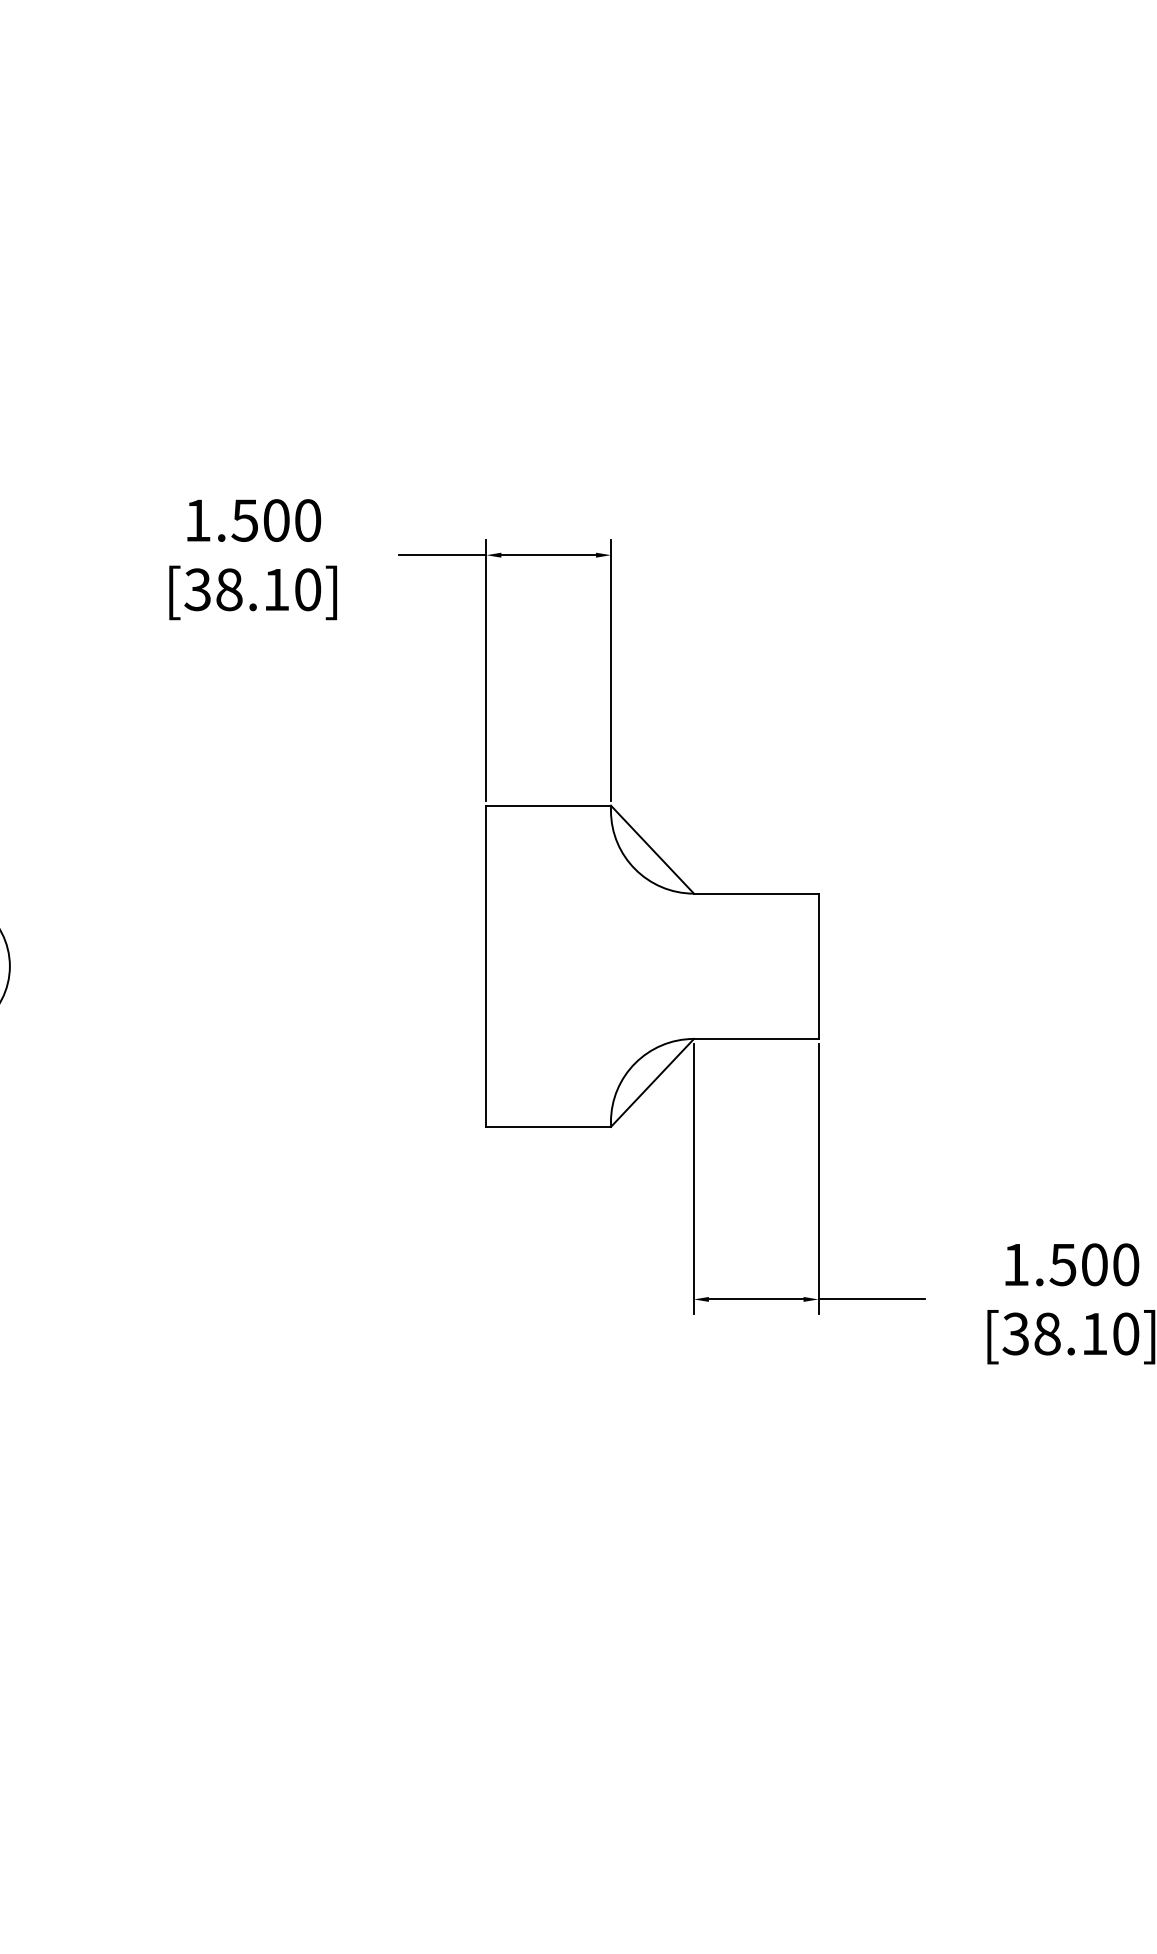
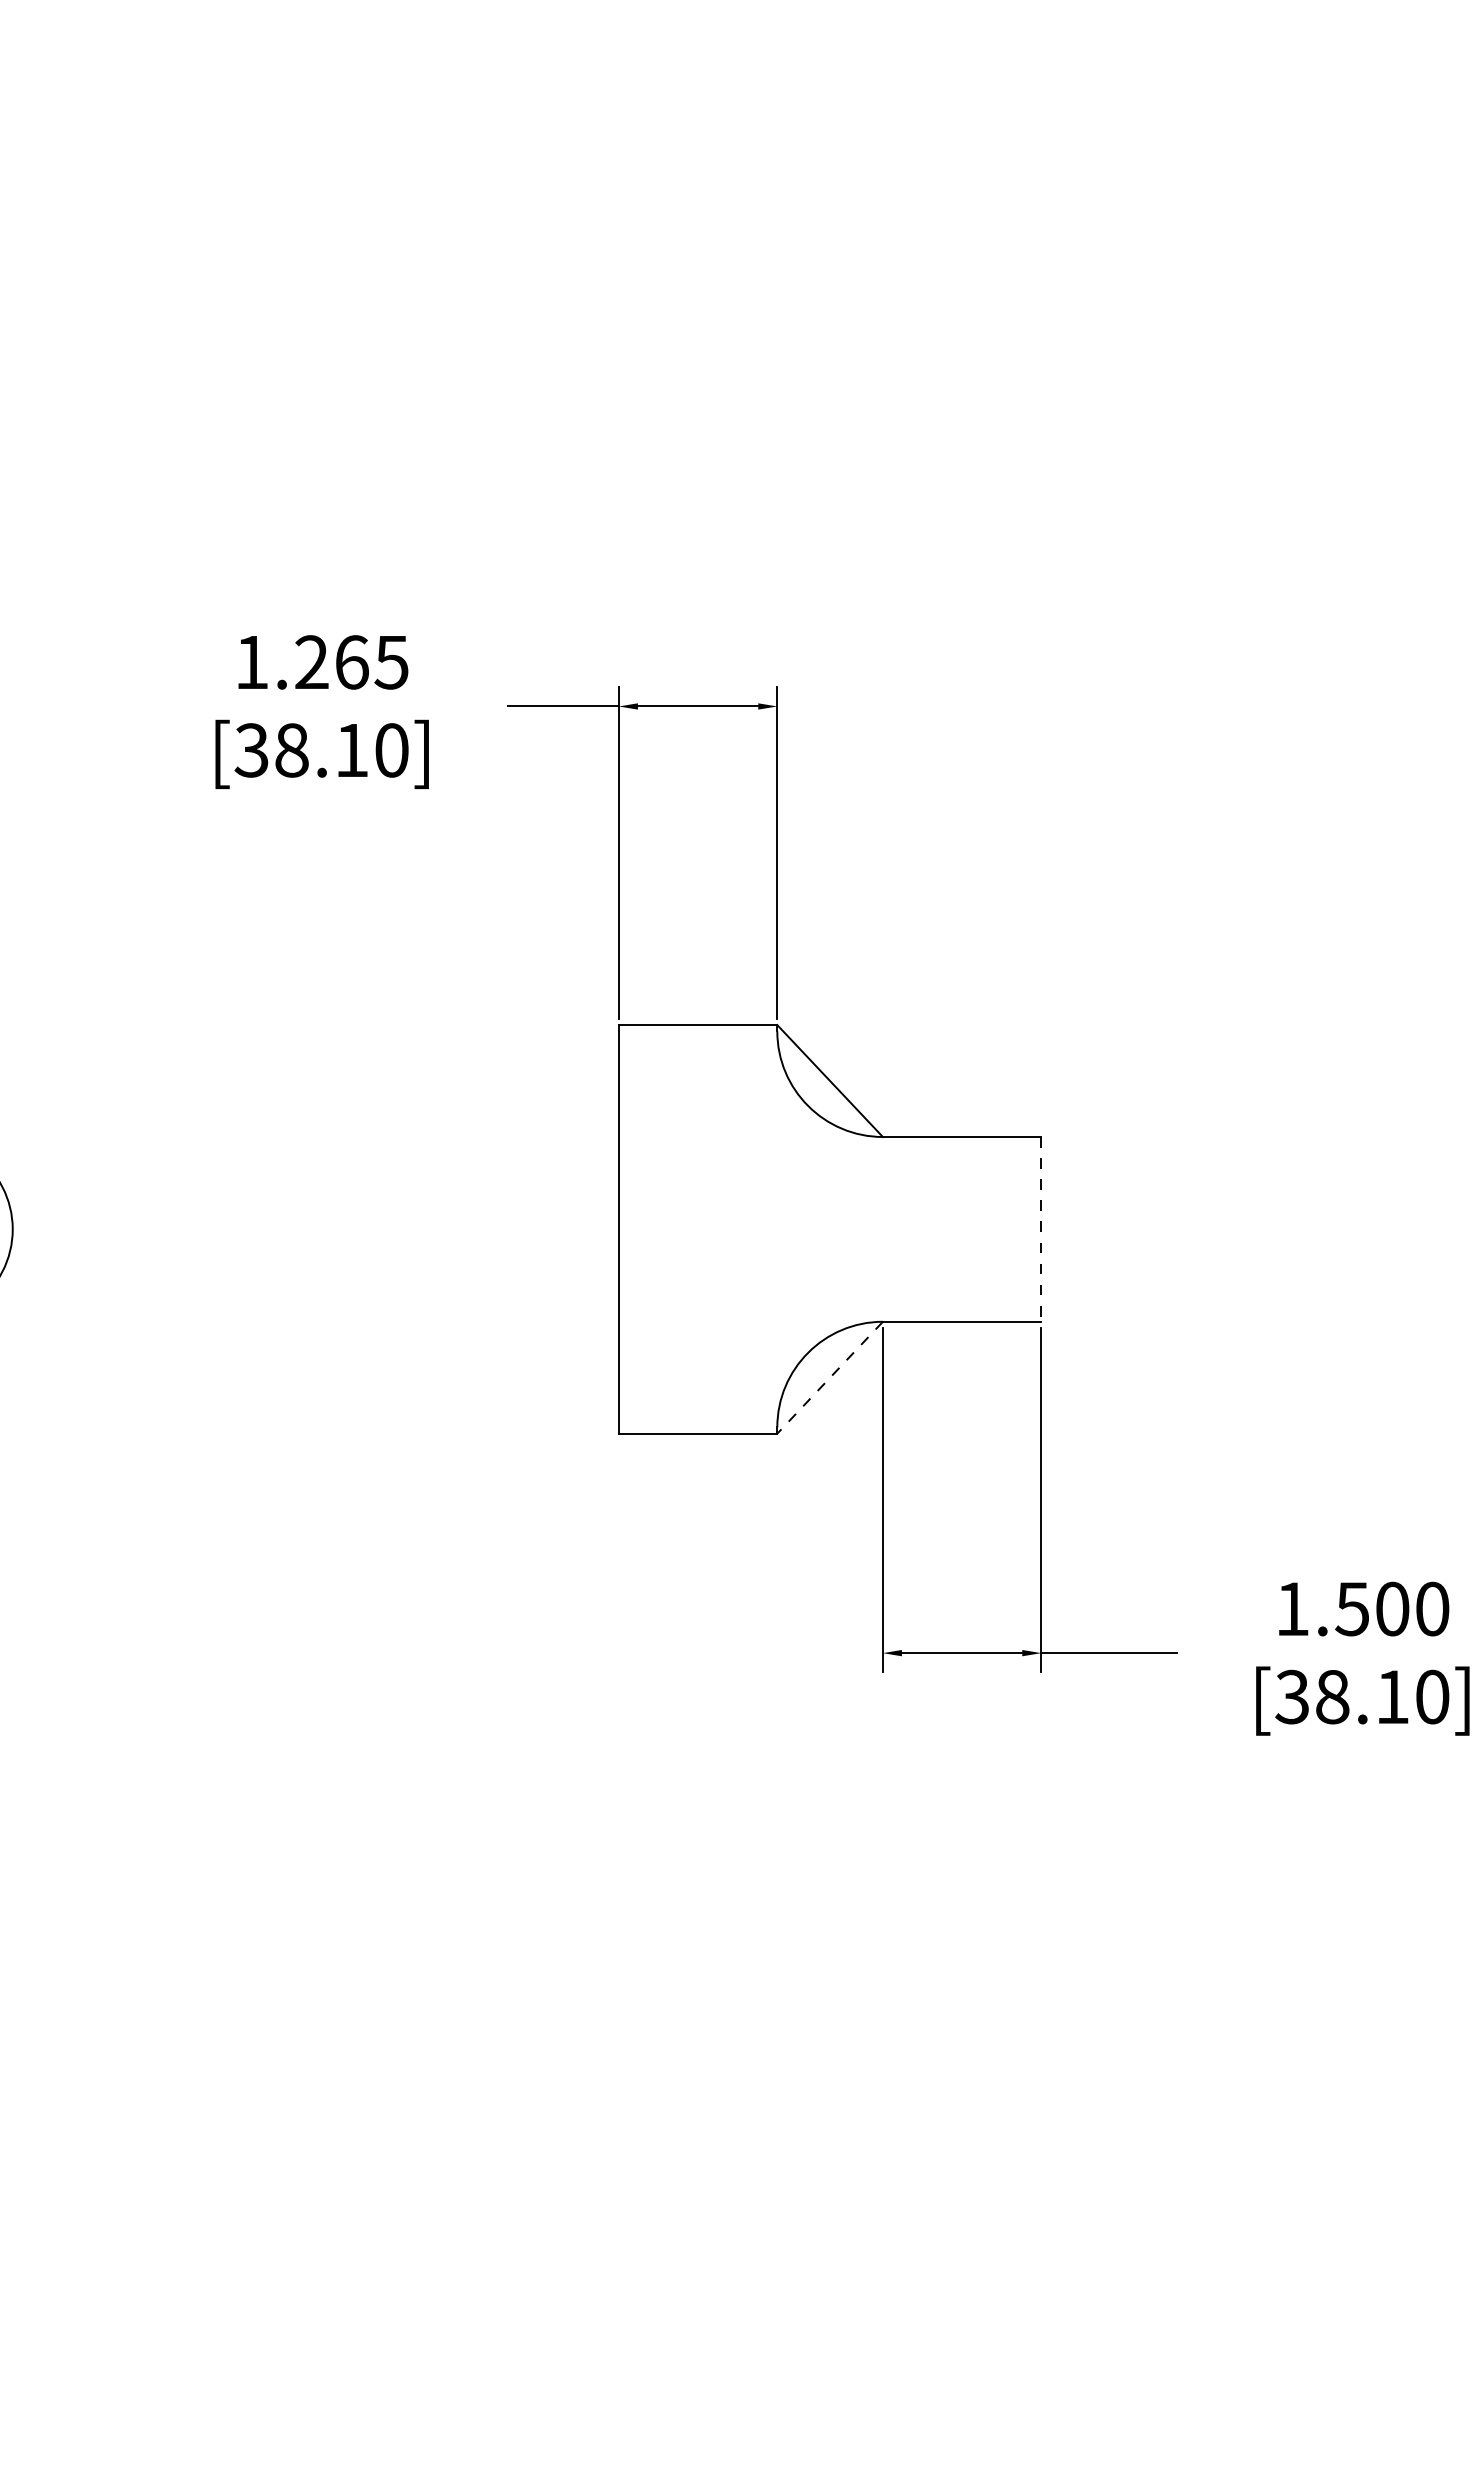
text: (276, 520) -> (351, 662), 1.500 -> 1.265
line: (818, 966) -> (1041, 1229), solid -> dashed
line: (652, 1083) -> (830, 1378), solid -> dashed

